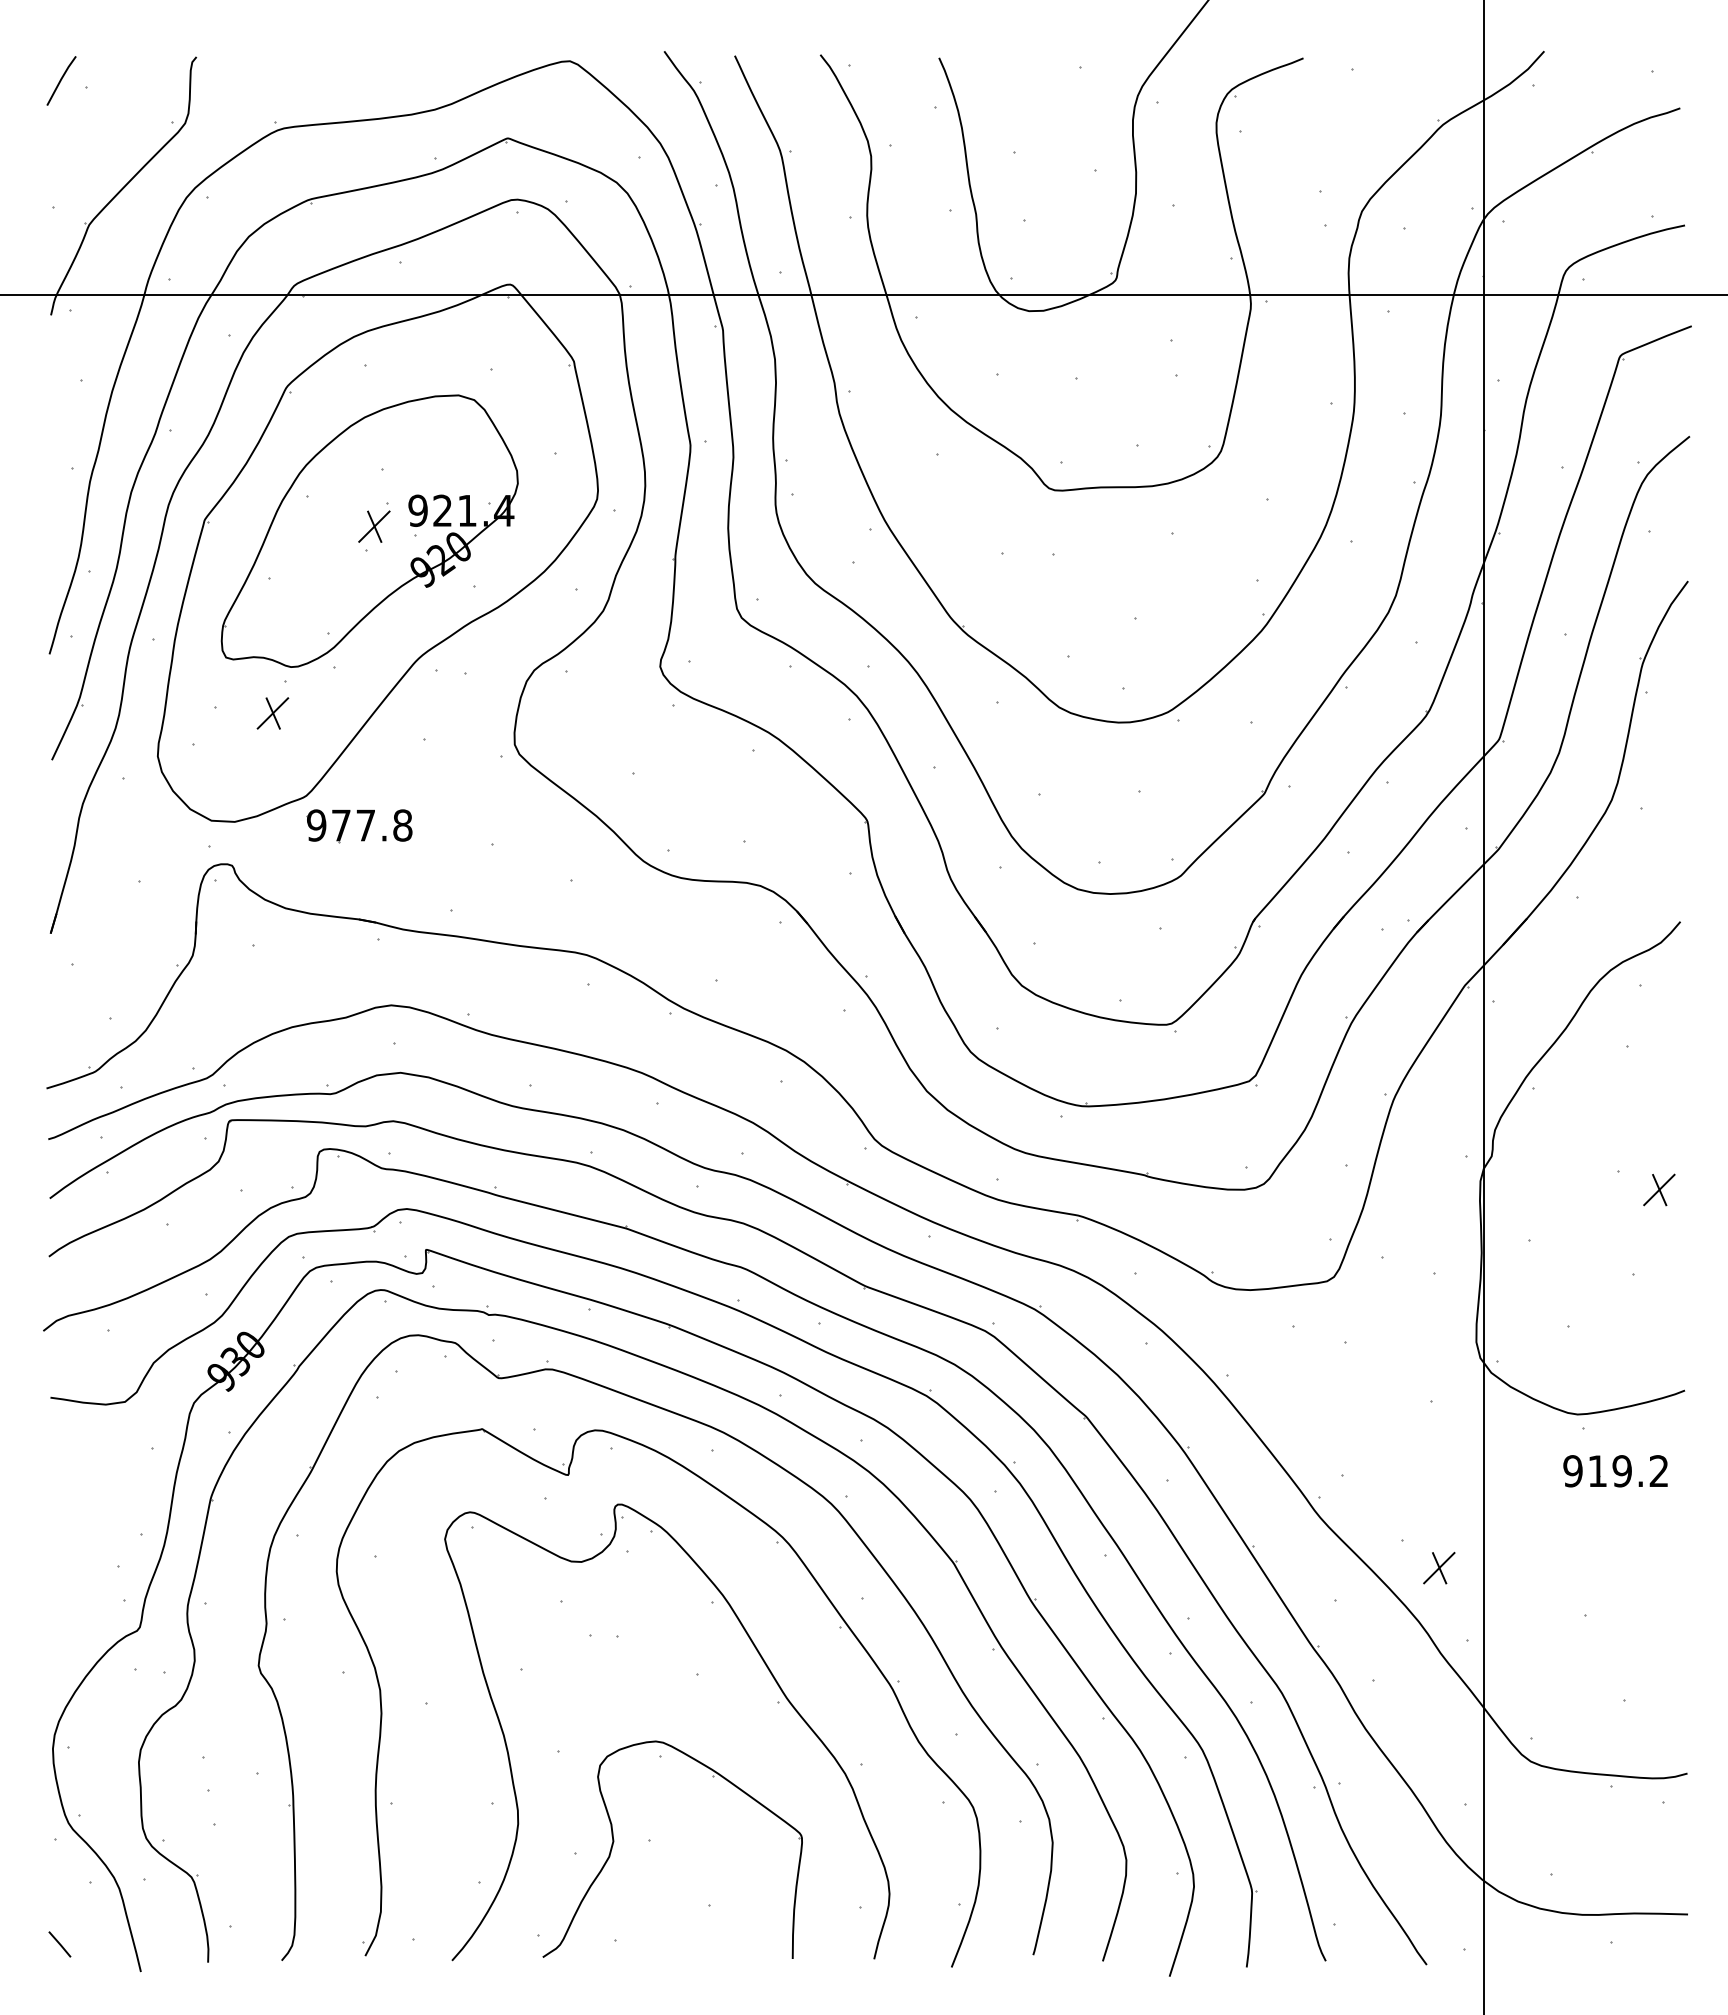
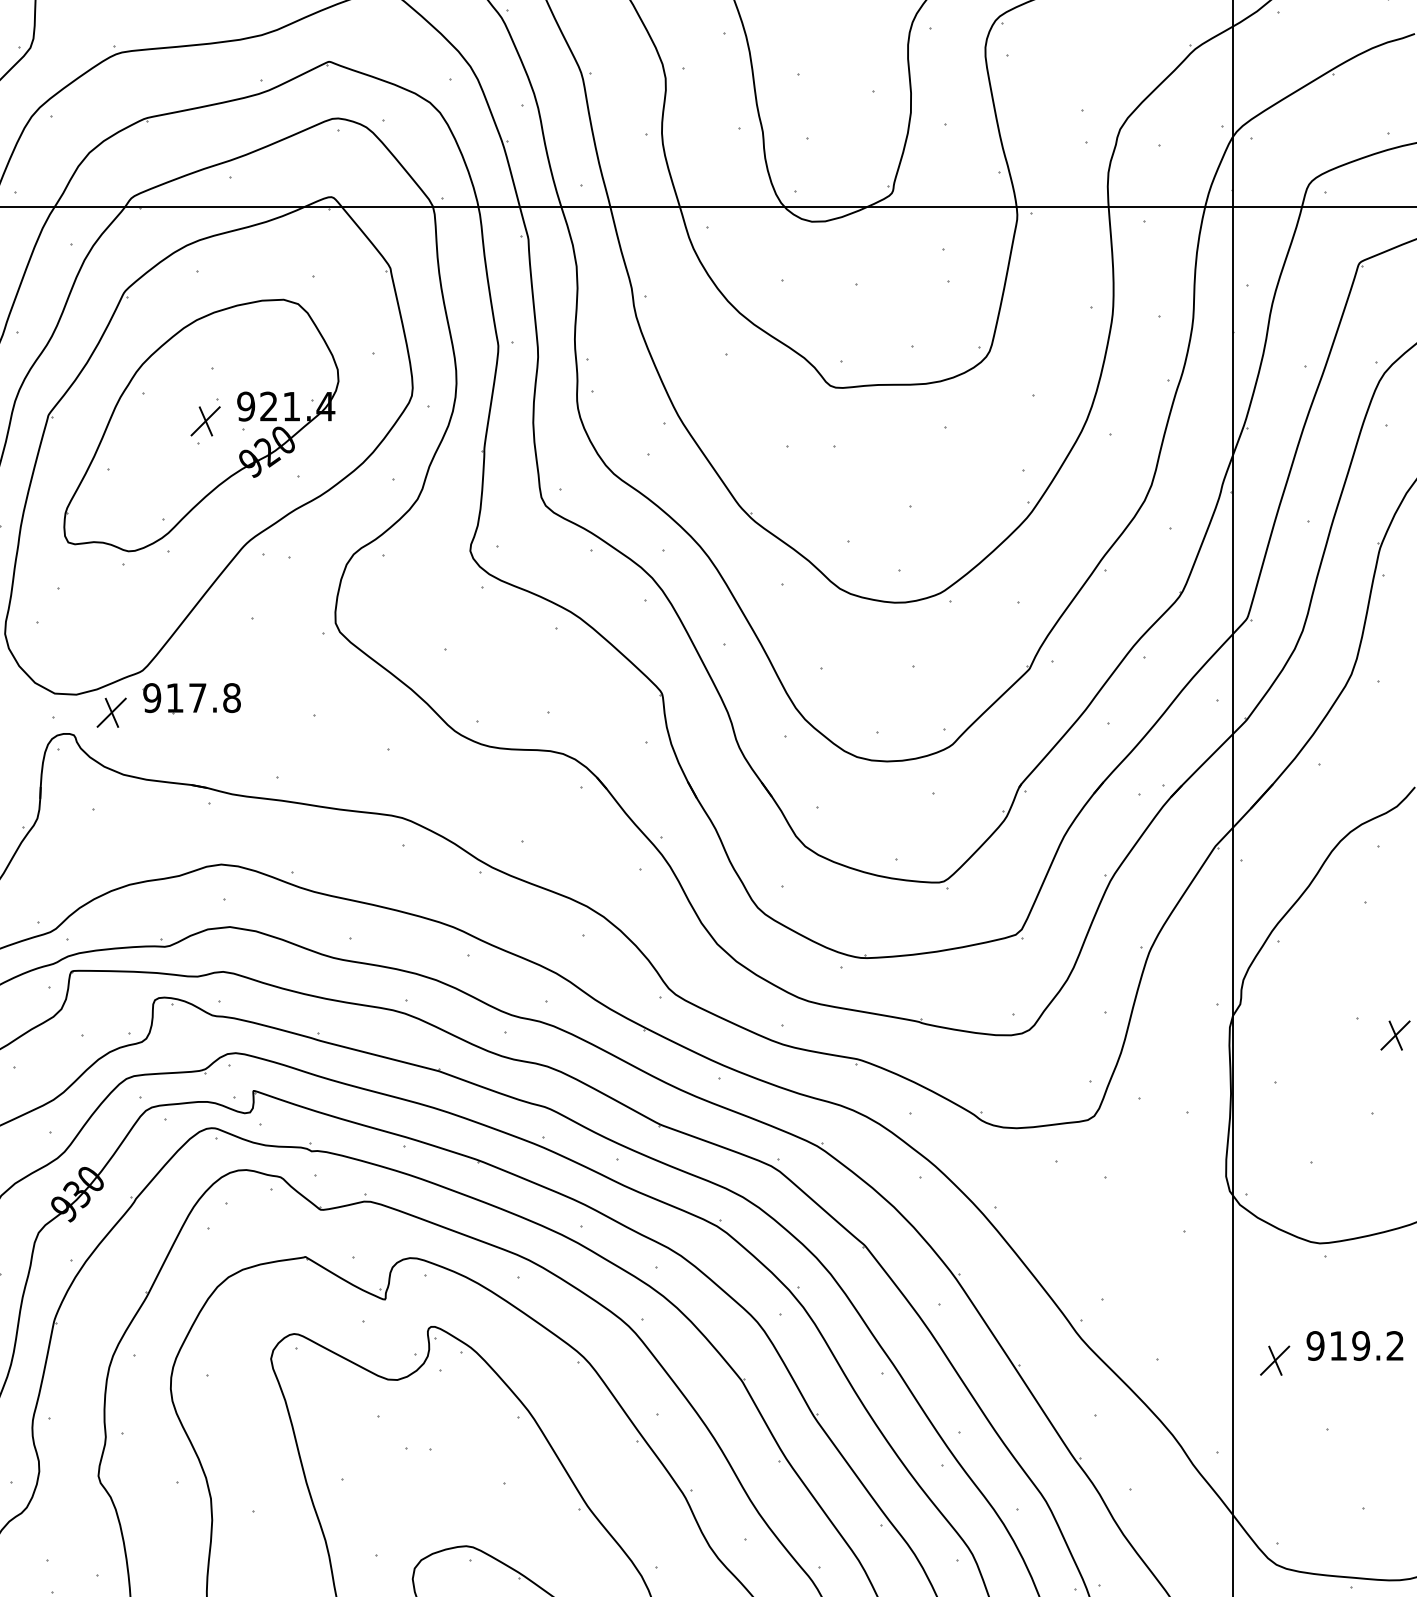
part: (272, 713) -> (111, 712), moved
text: (341, 825) -> (175, 698), 977.8 -> 917.8
part: (1615, 1471) -> (1354, 1346), moved
part: (1439, 1567) -> (1275, 1360), moved

